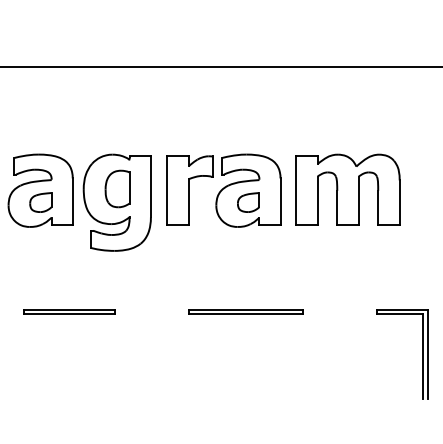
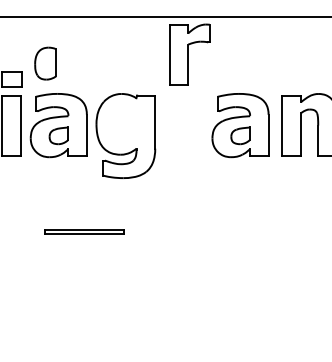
part: (117, 188) -> (45, 63), moved
part: (189, 190) -> (188, 54), moved
part: (245, 311) -> (237, 231), removed

